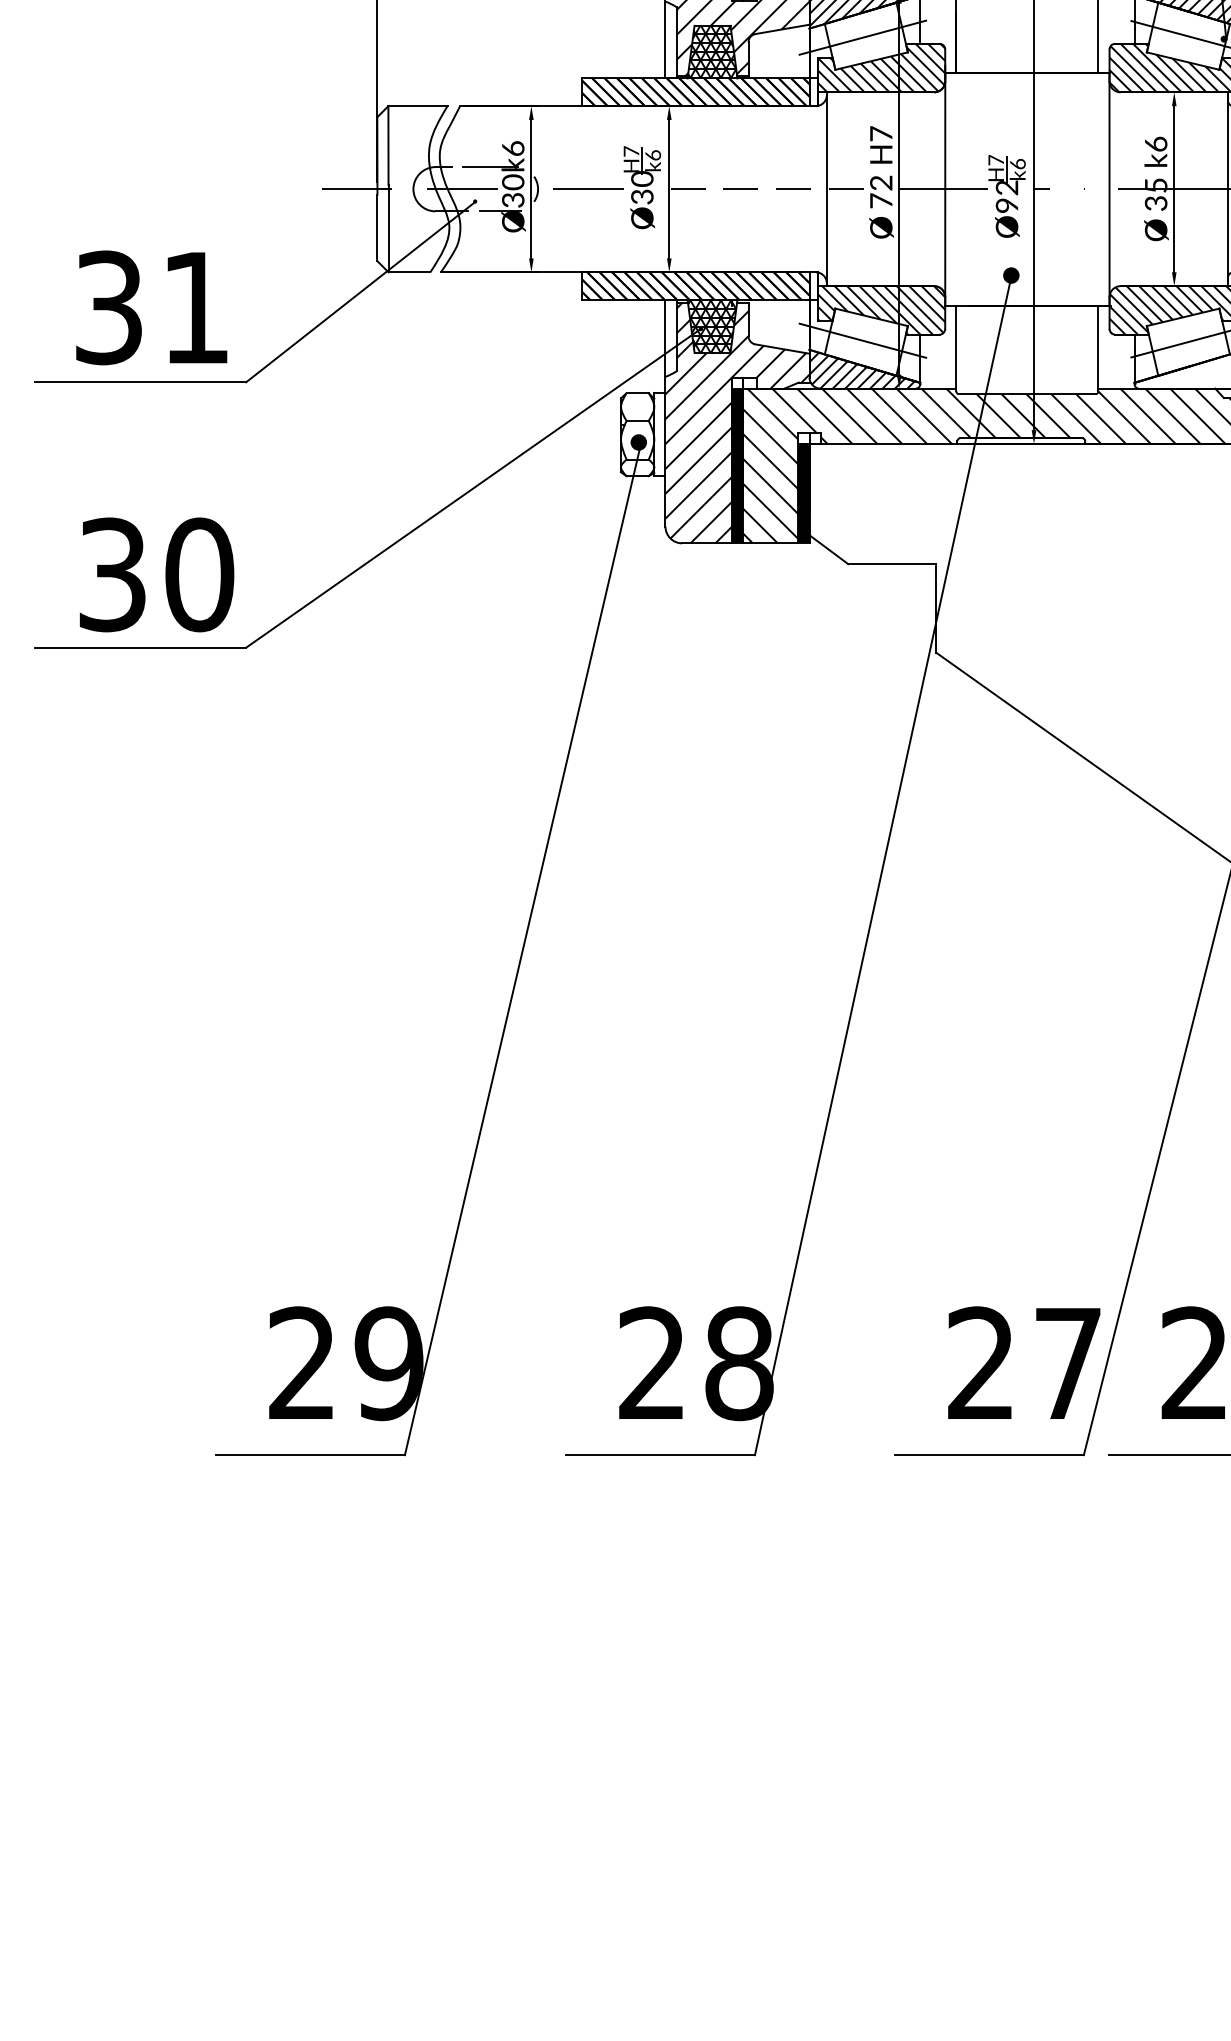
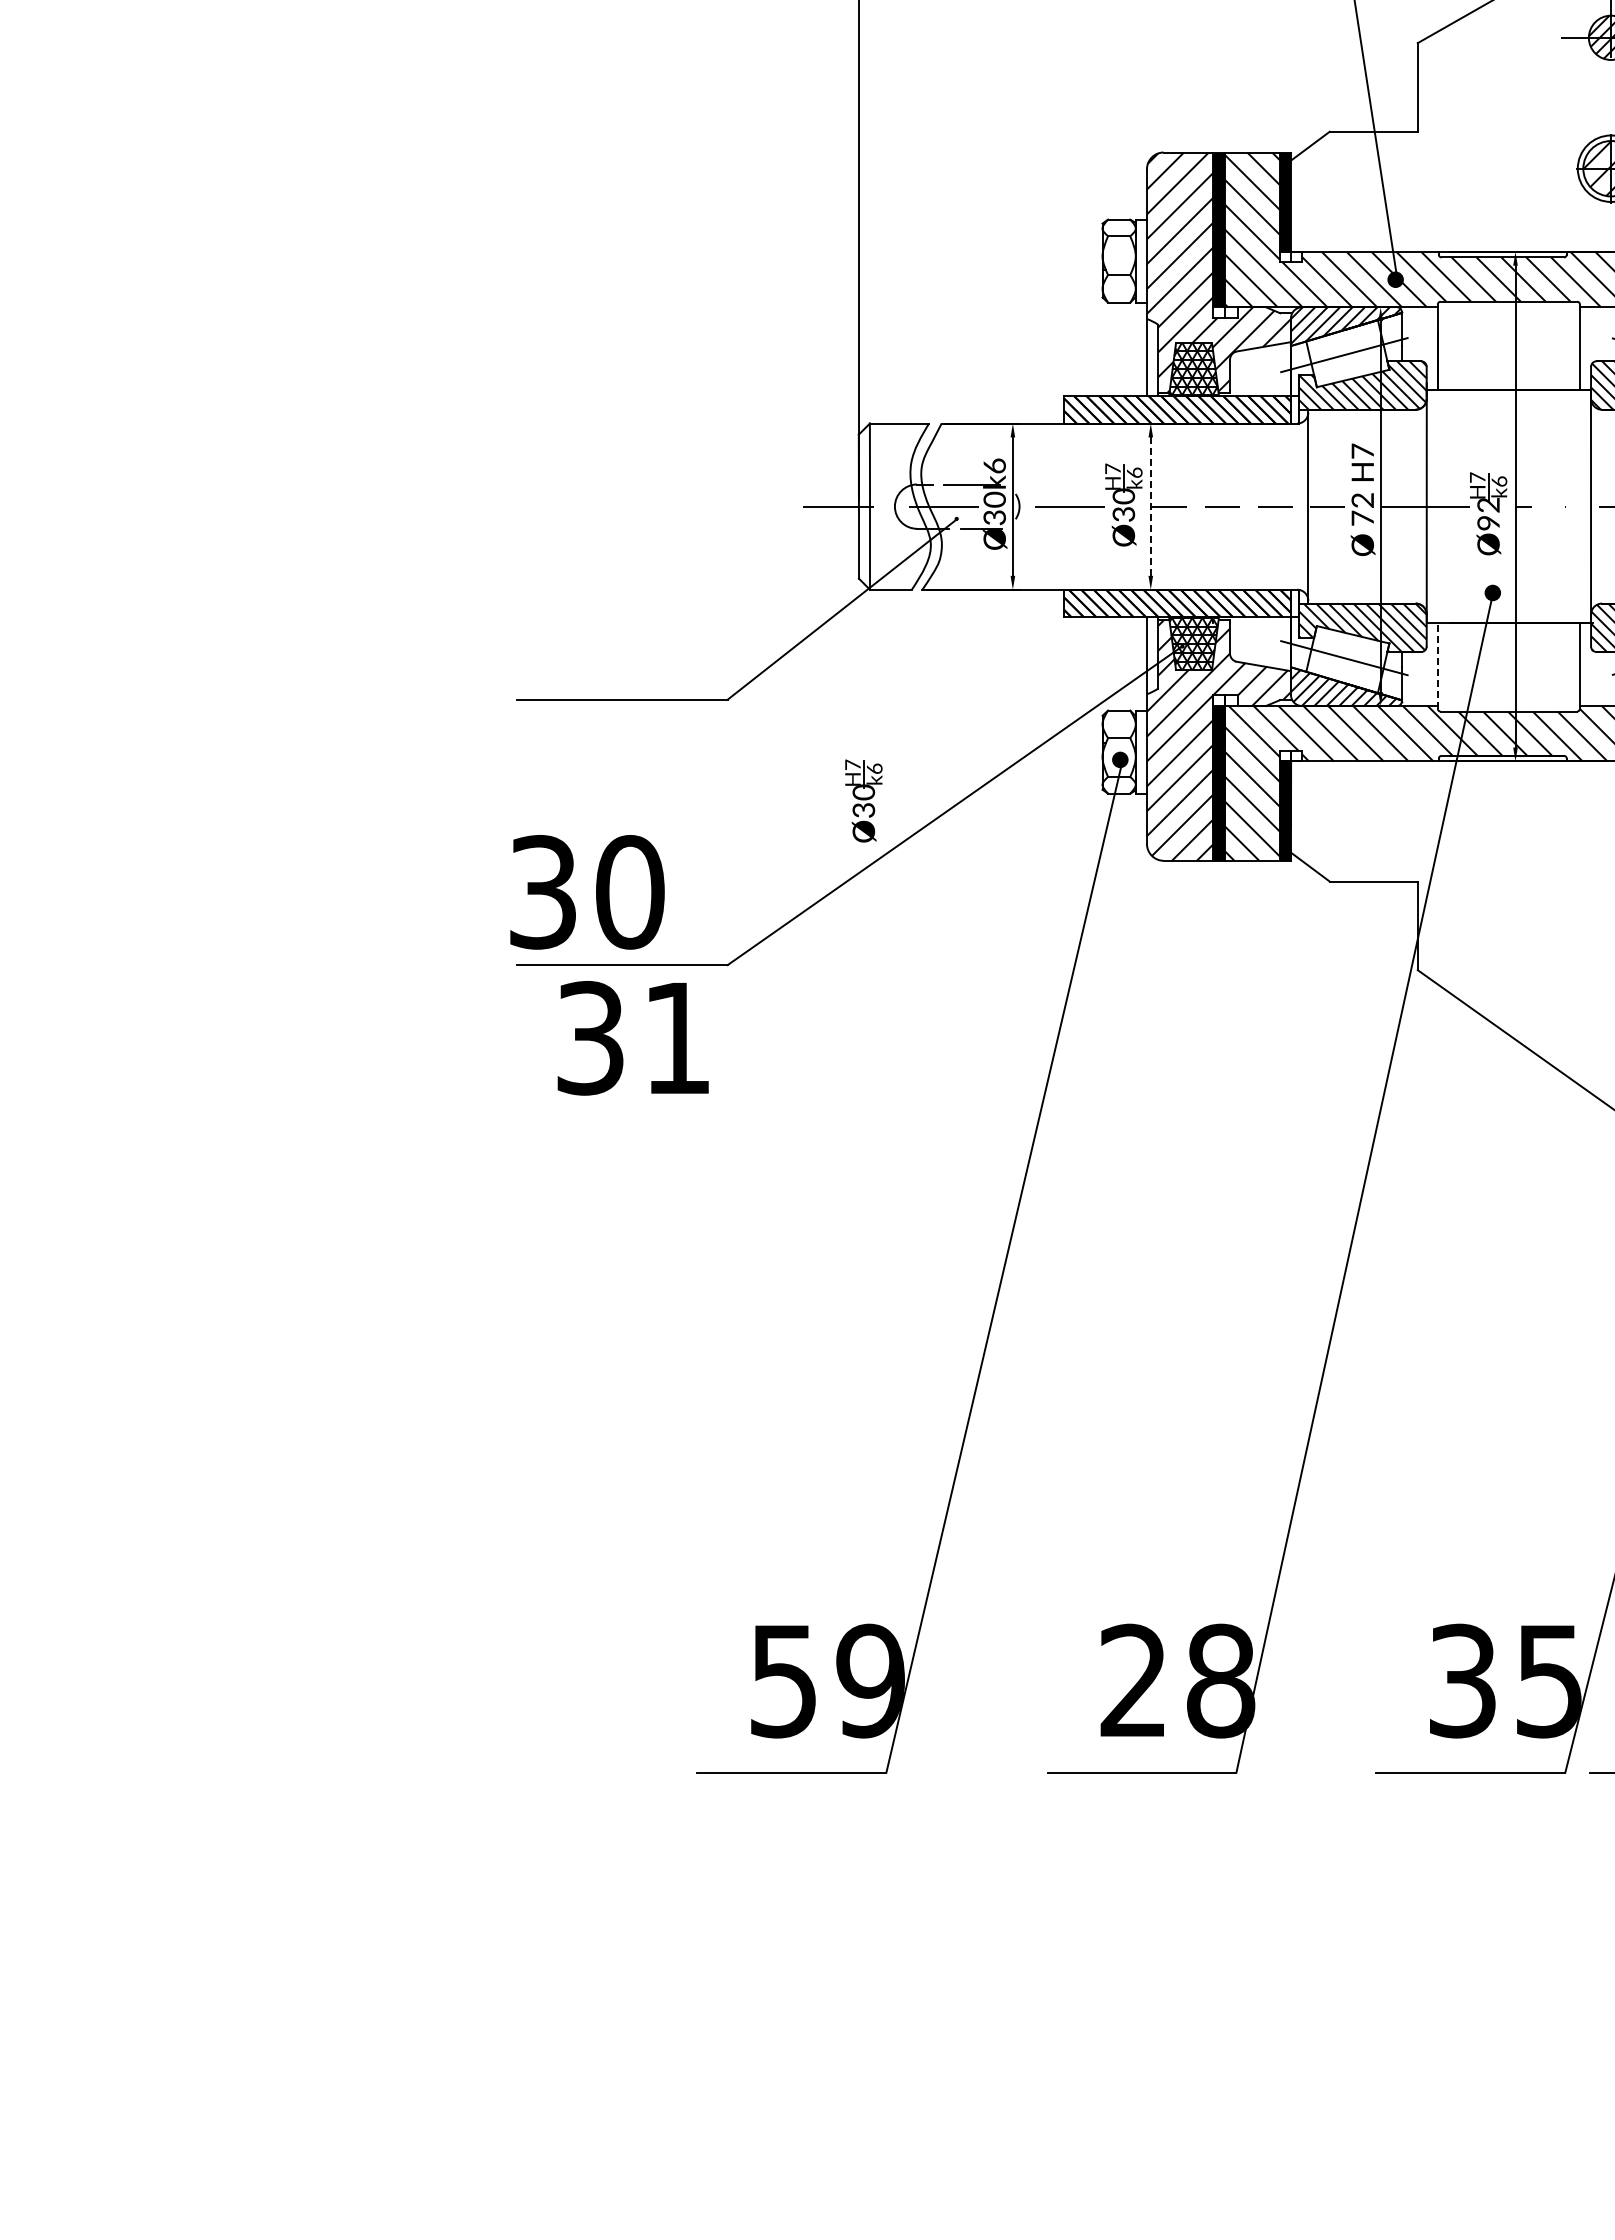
line: (669, 190) -> (1150, 507), solid -> dashed
text: (151, 308) -> (632, 1038), moved
line: (956, 348) -> (1437, 665), solid -> dashed
part: (382, 483) -> (863, 800), added
text: (157, 575) -> (587, 892), moved
text: (301, 1363) -> (782, 1680), 29 -> 59
text: (1024, 1363) -> (1505, 1680), 27 -> 35

